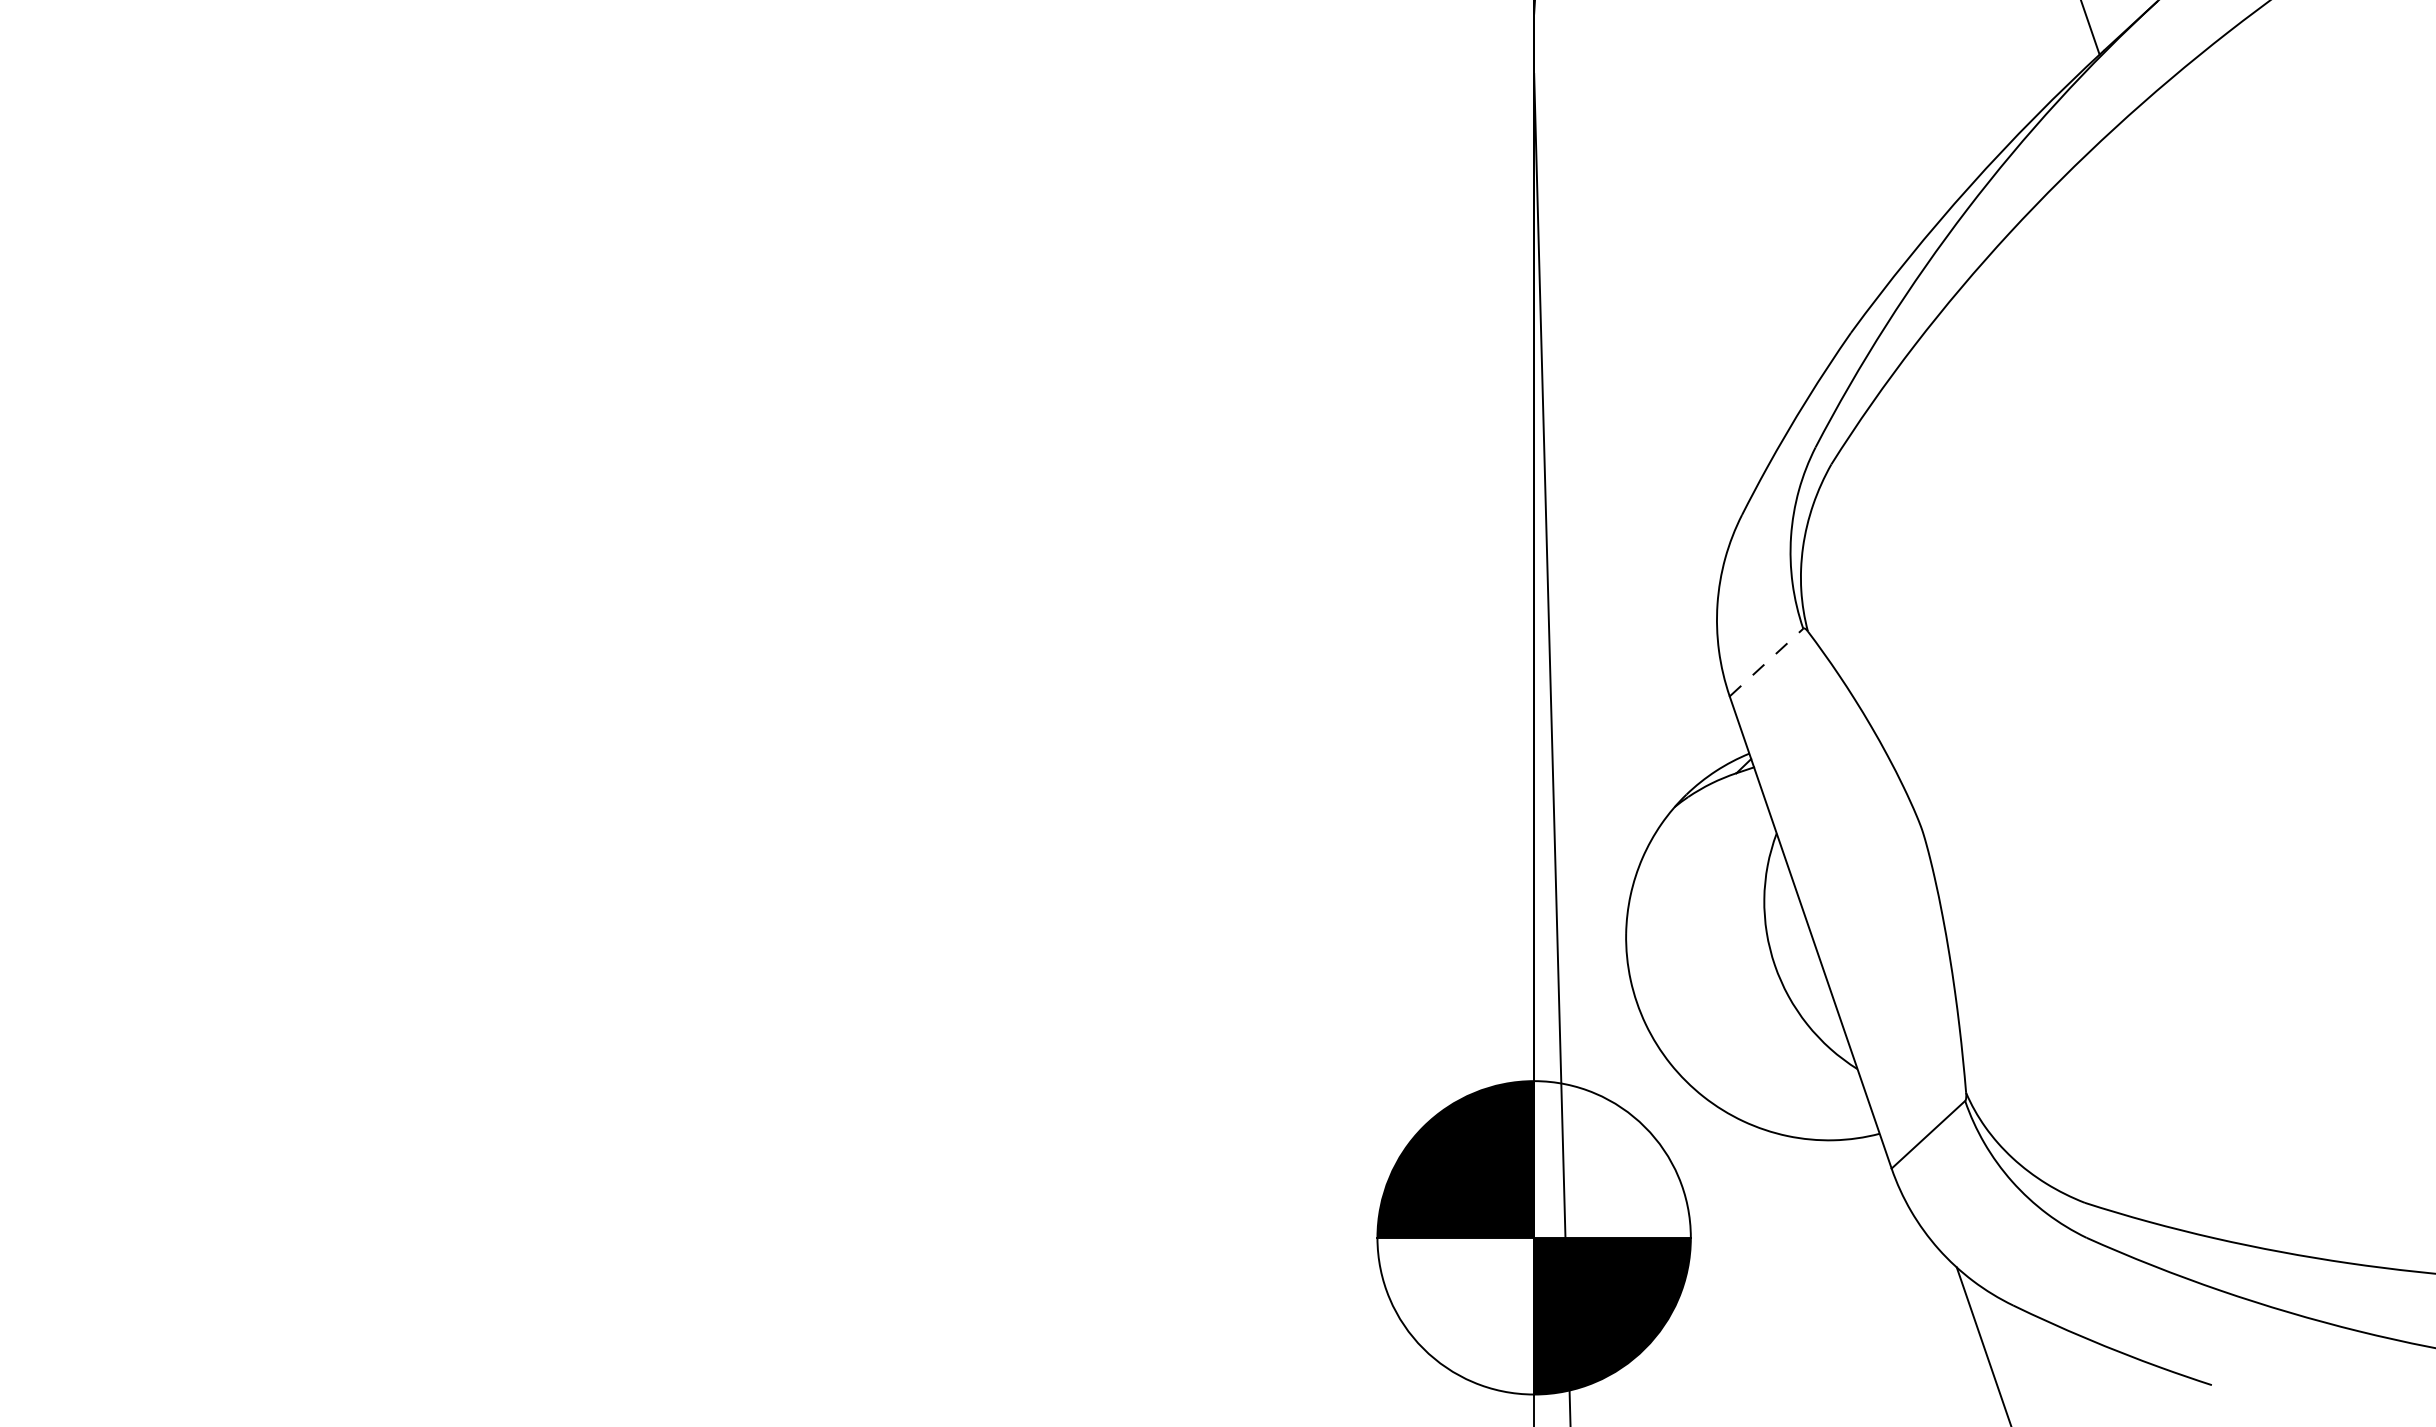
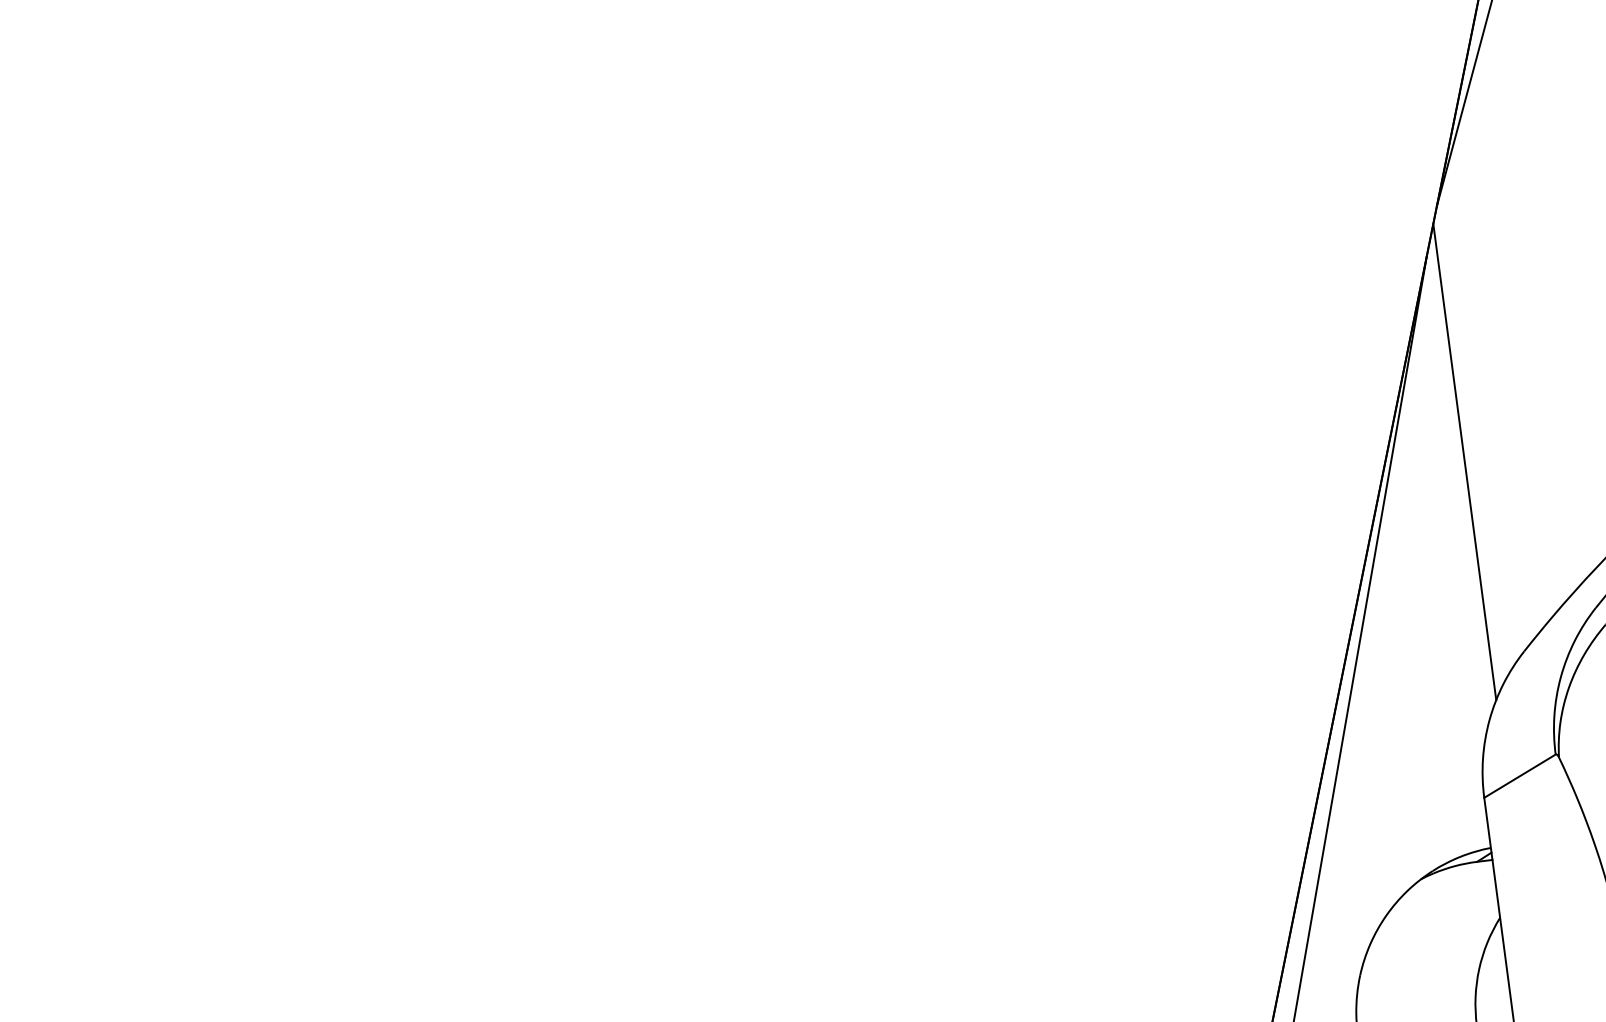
line: (1627, 306) -> (1464, 461), added
line: (1766, 662) -> (1519, 776), dashed -> solid

